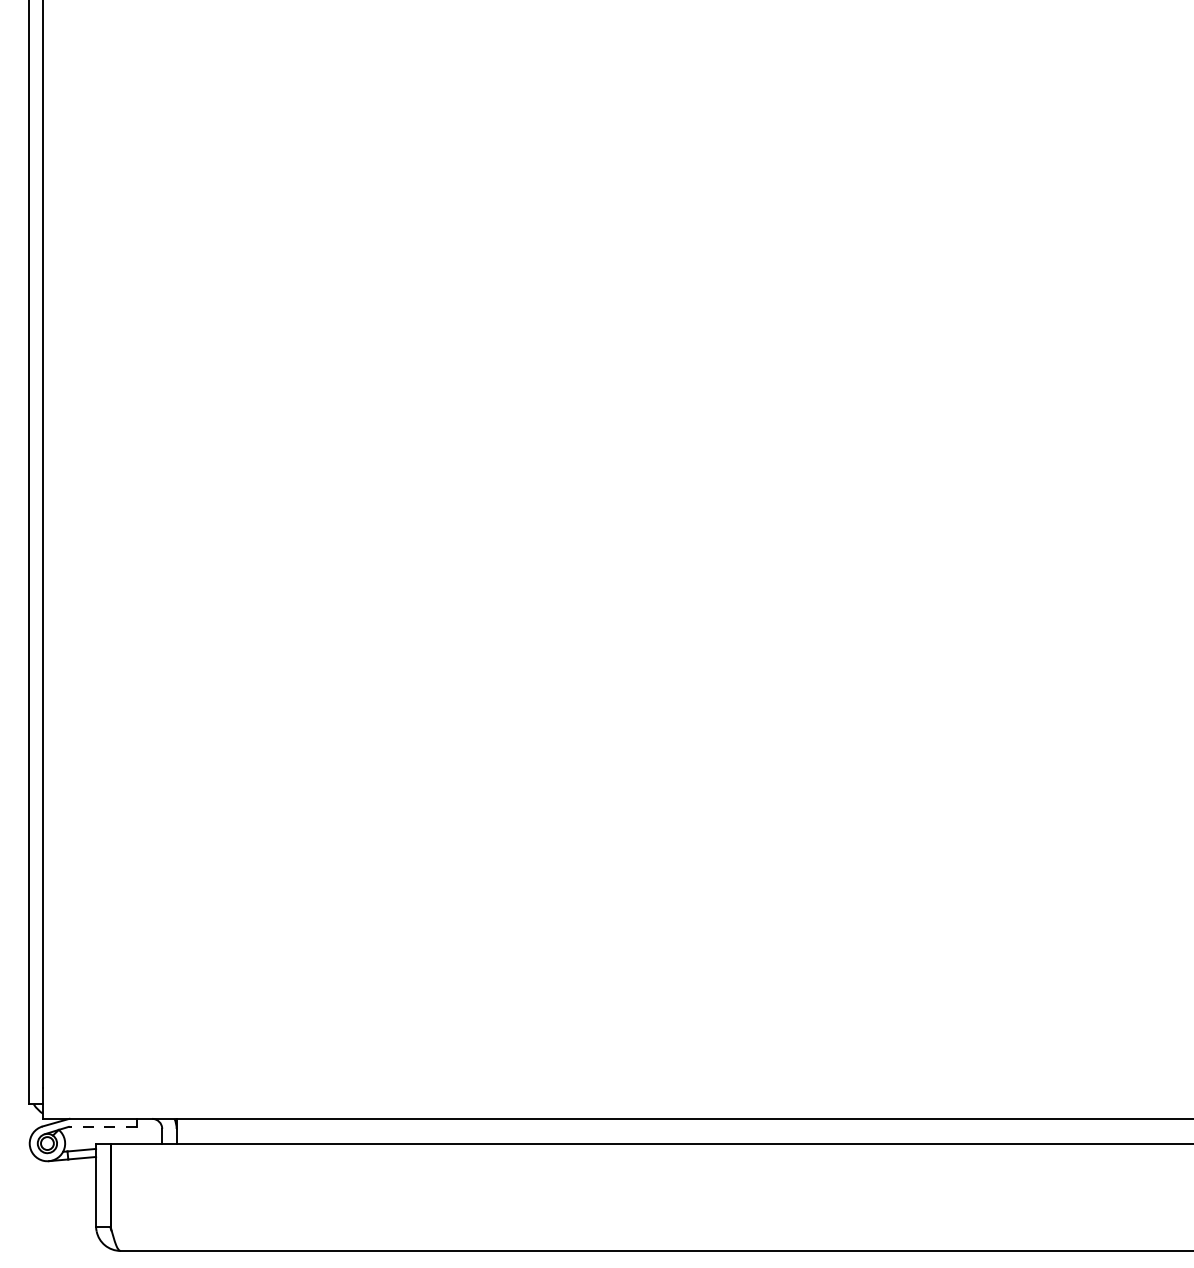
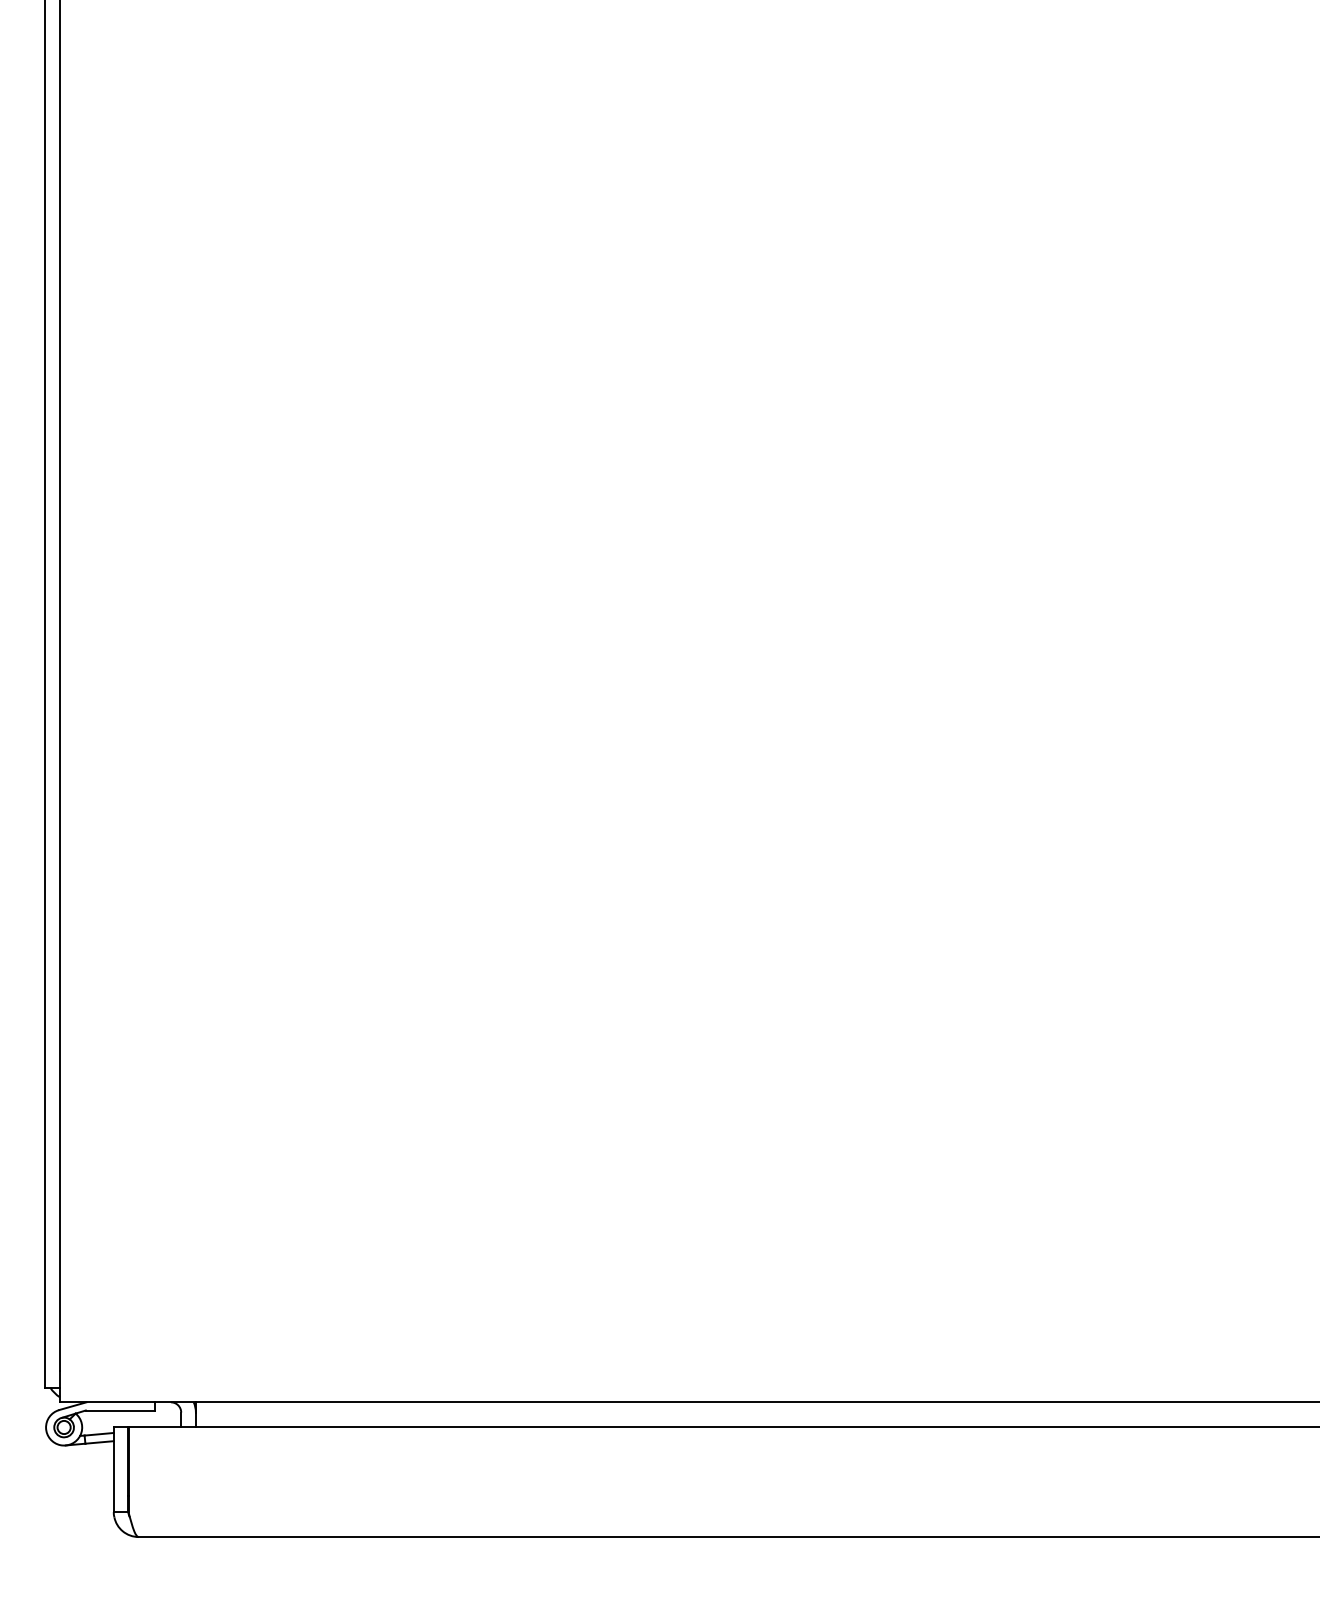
line: (102, 1126) -> (120, 1410), dashed -> solid

